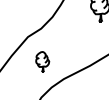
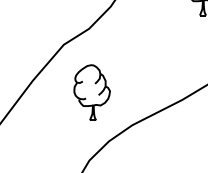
part: (42, 61) -> (91, 91), size x1.43

